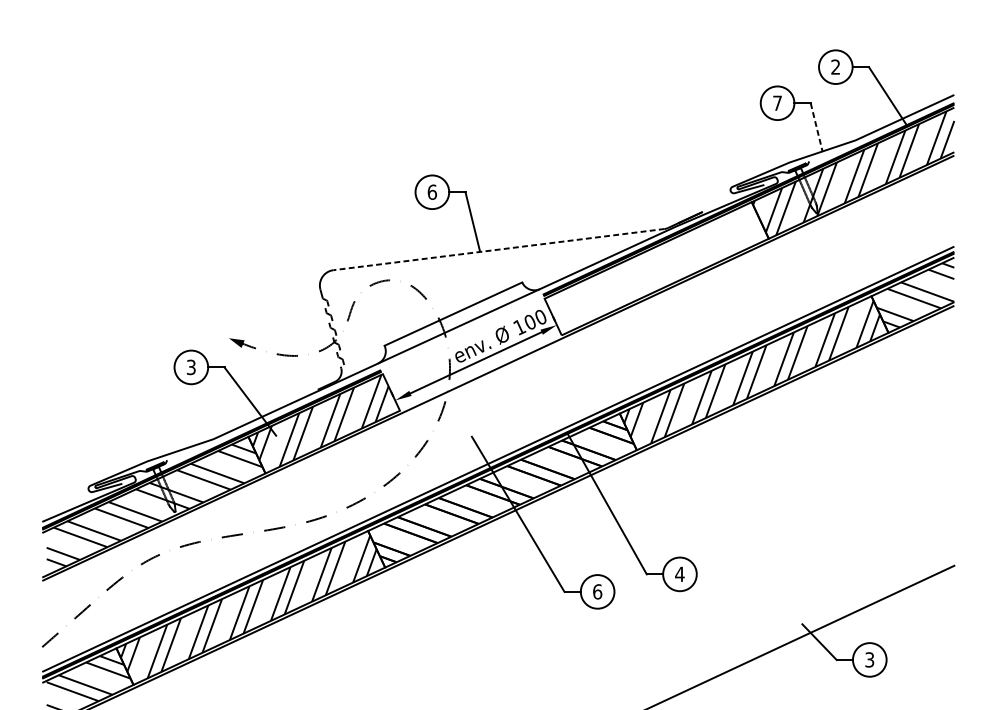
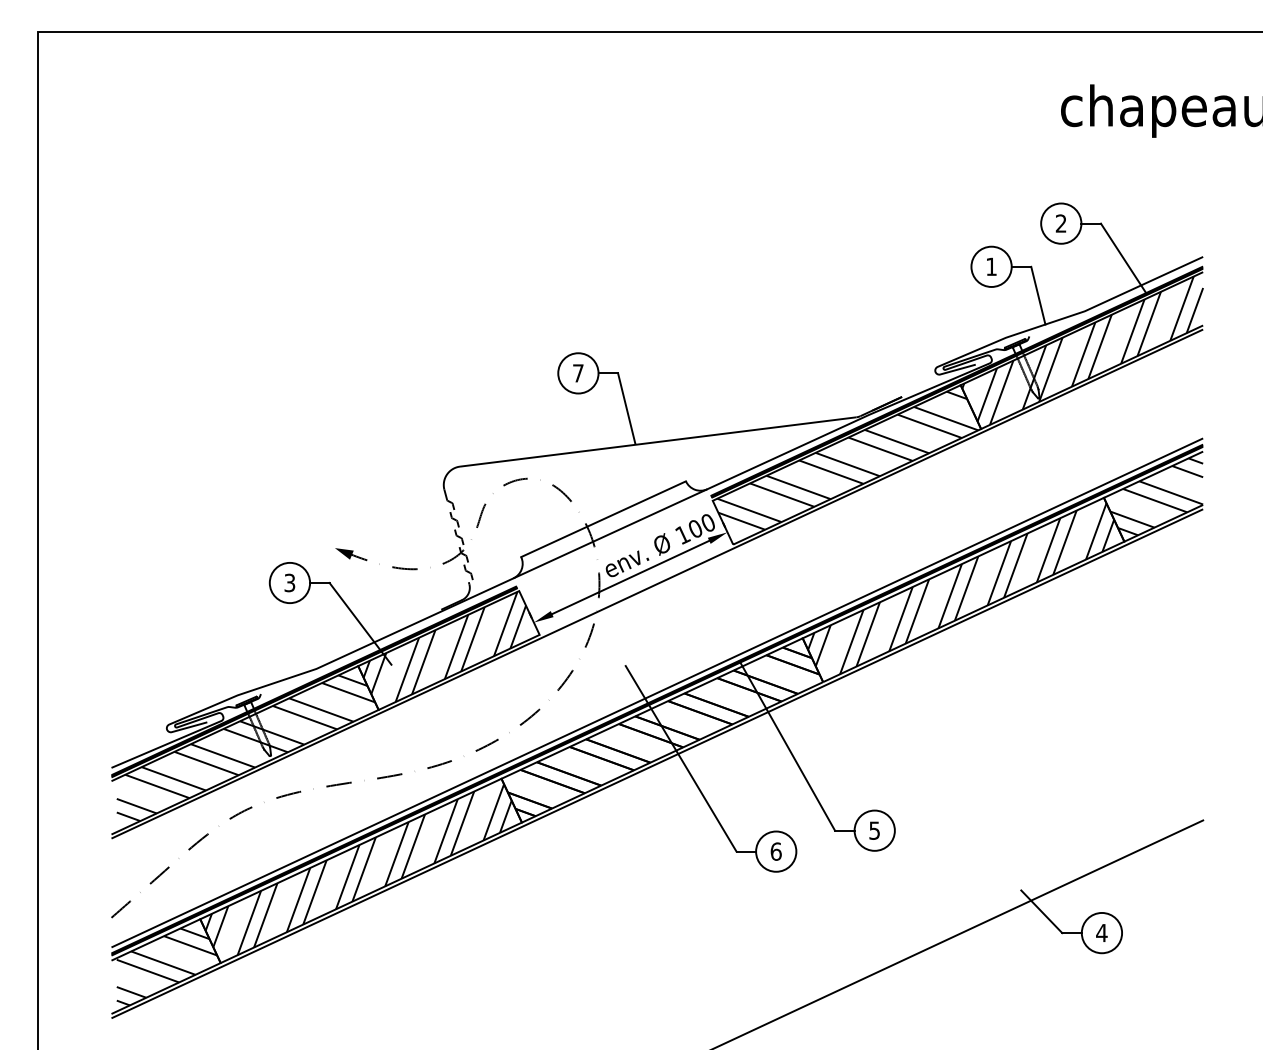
text: (777, 102) -> (991, 266), 7 -> 1
line: (816, 127) -> (1038, 295), dashed -> solid
text: (432, 192) -> (578, 373), 6 -> 7
line: (499, 249) -> (658, 441), dashed -> solid
hatch: (657, 265) -> (847, 460), added
text: (679, 574) -> (874, 830), 4 -> 5
text: (869, 659) -> (1101, 932), 3 -> 4

